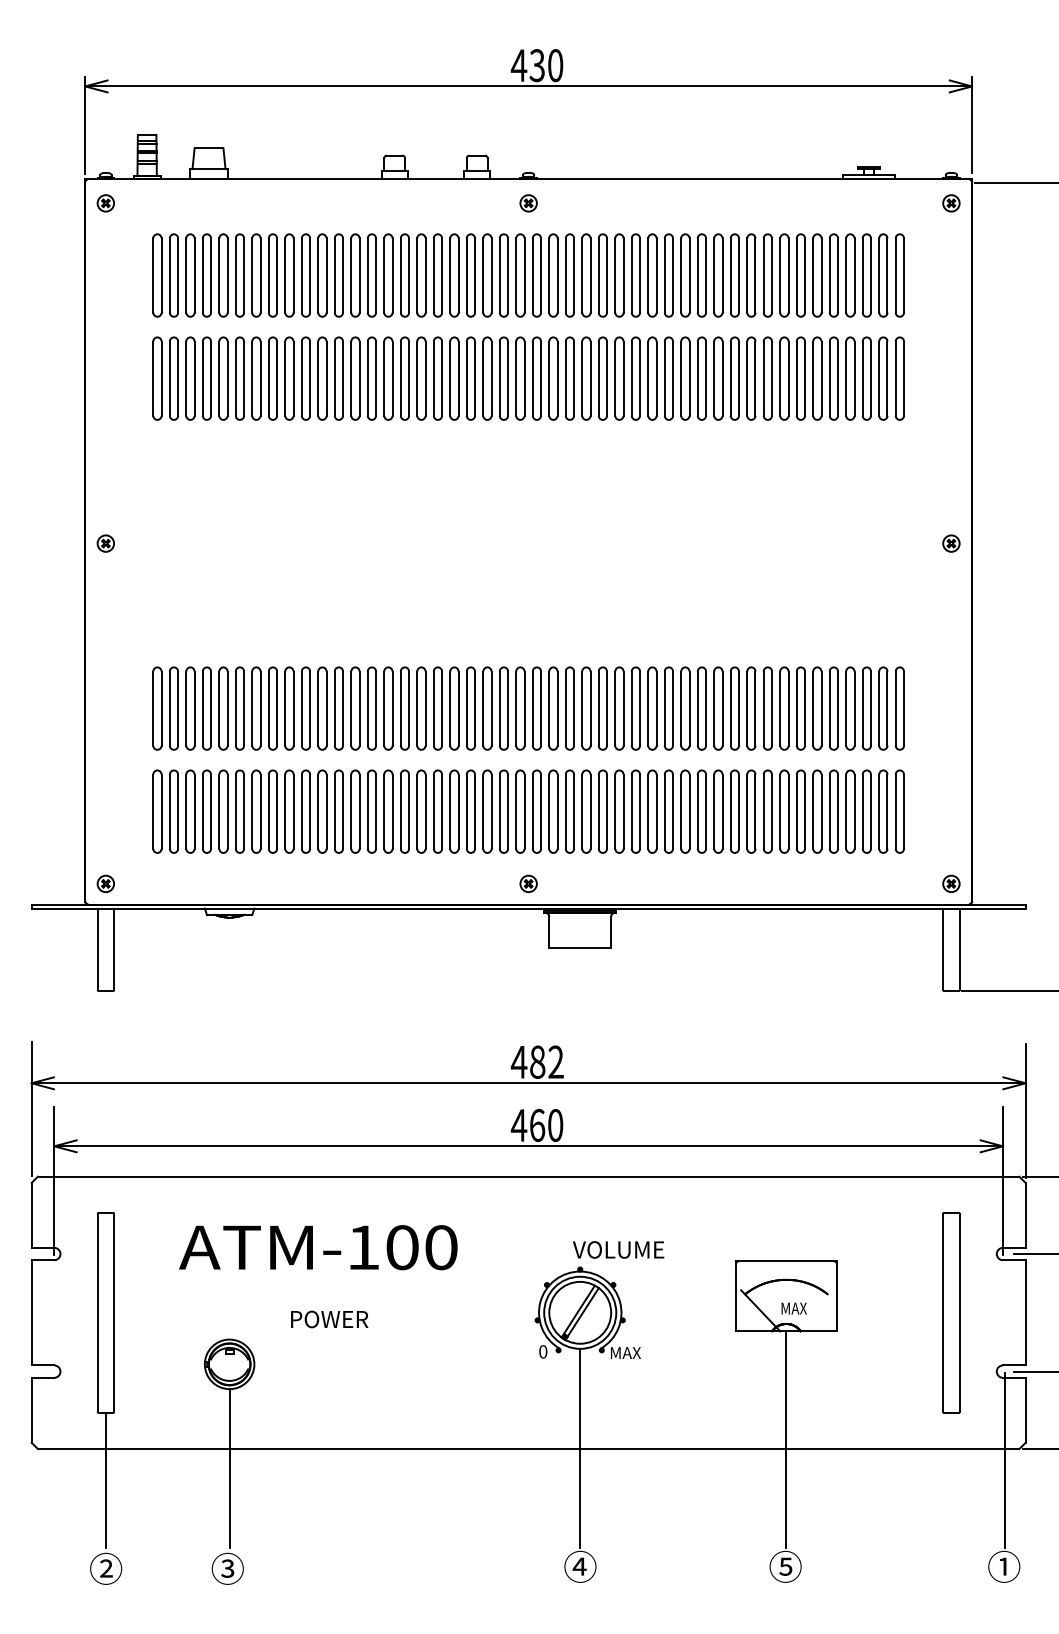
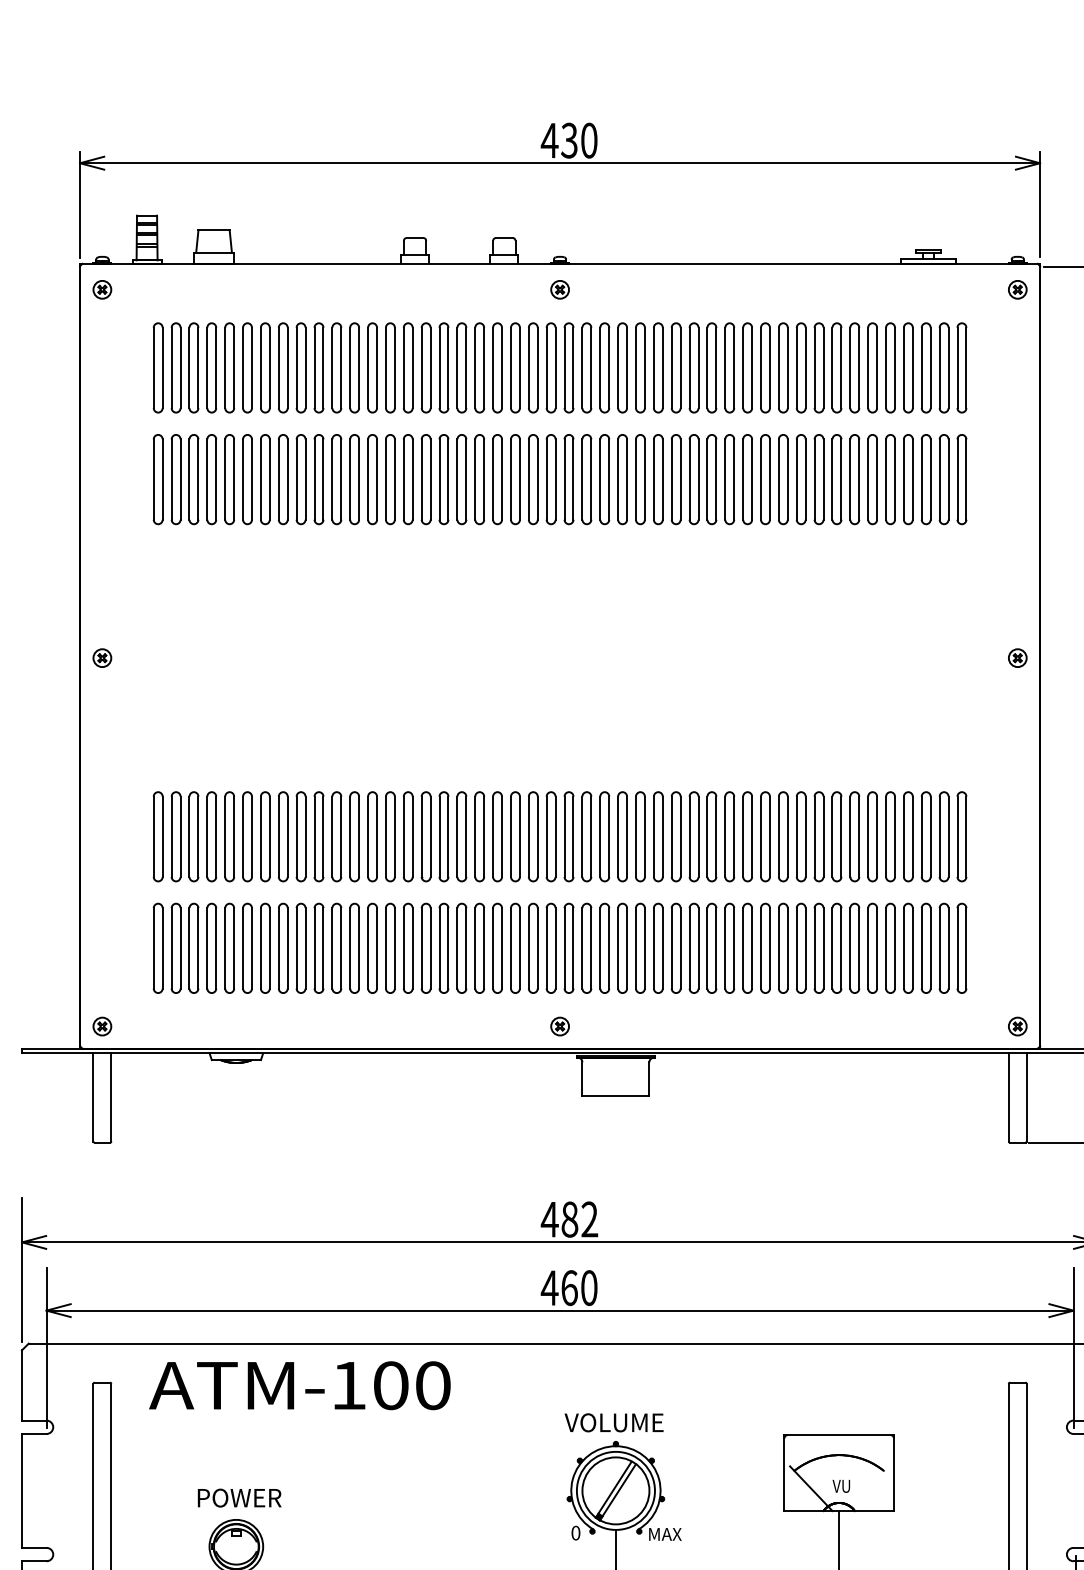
text: (318, 1247) -> (300, 1385), moved
text: (618, 1249) -> (614, 1422), moved
text: (793, 1308) -> (846, 1486), MAX -> VU
text: (329, 1319) -> (239, 1498), moved

